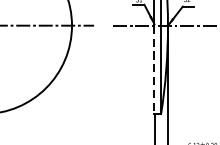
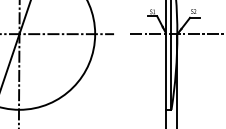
line: (154, 70) -> (165, 72), dashed -> solid

